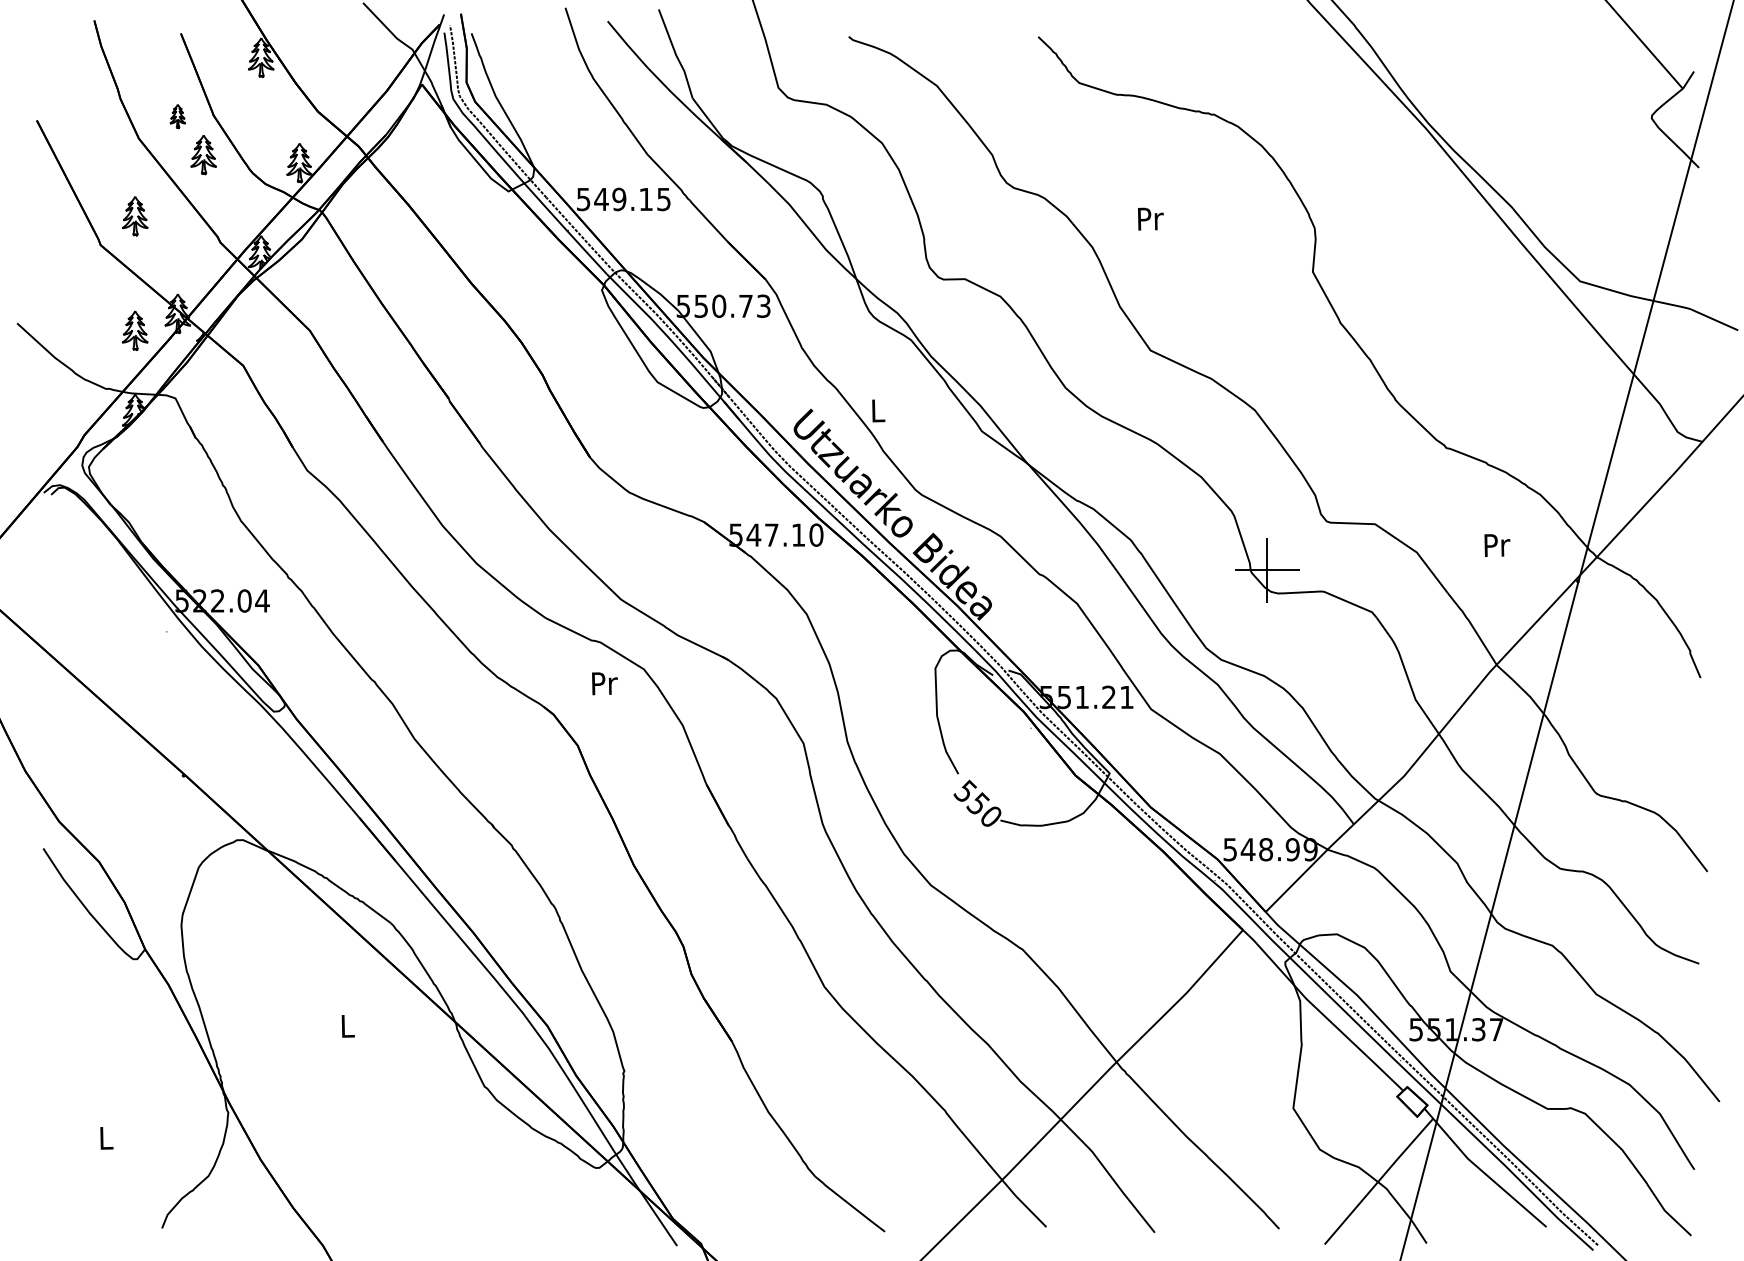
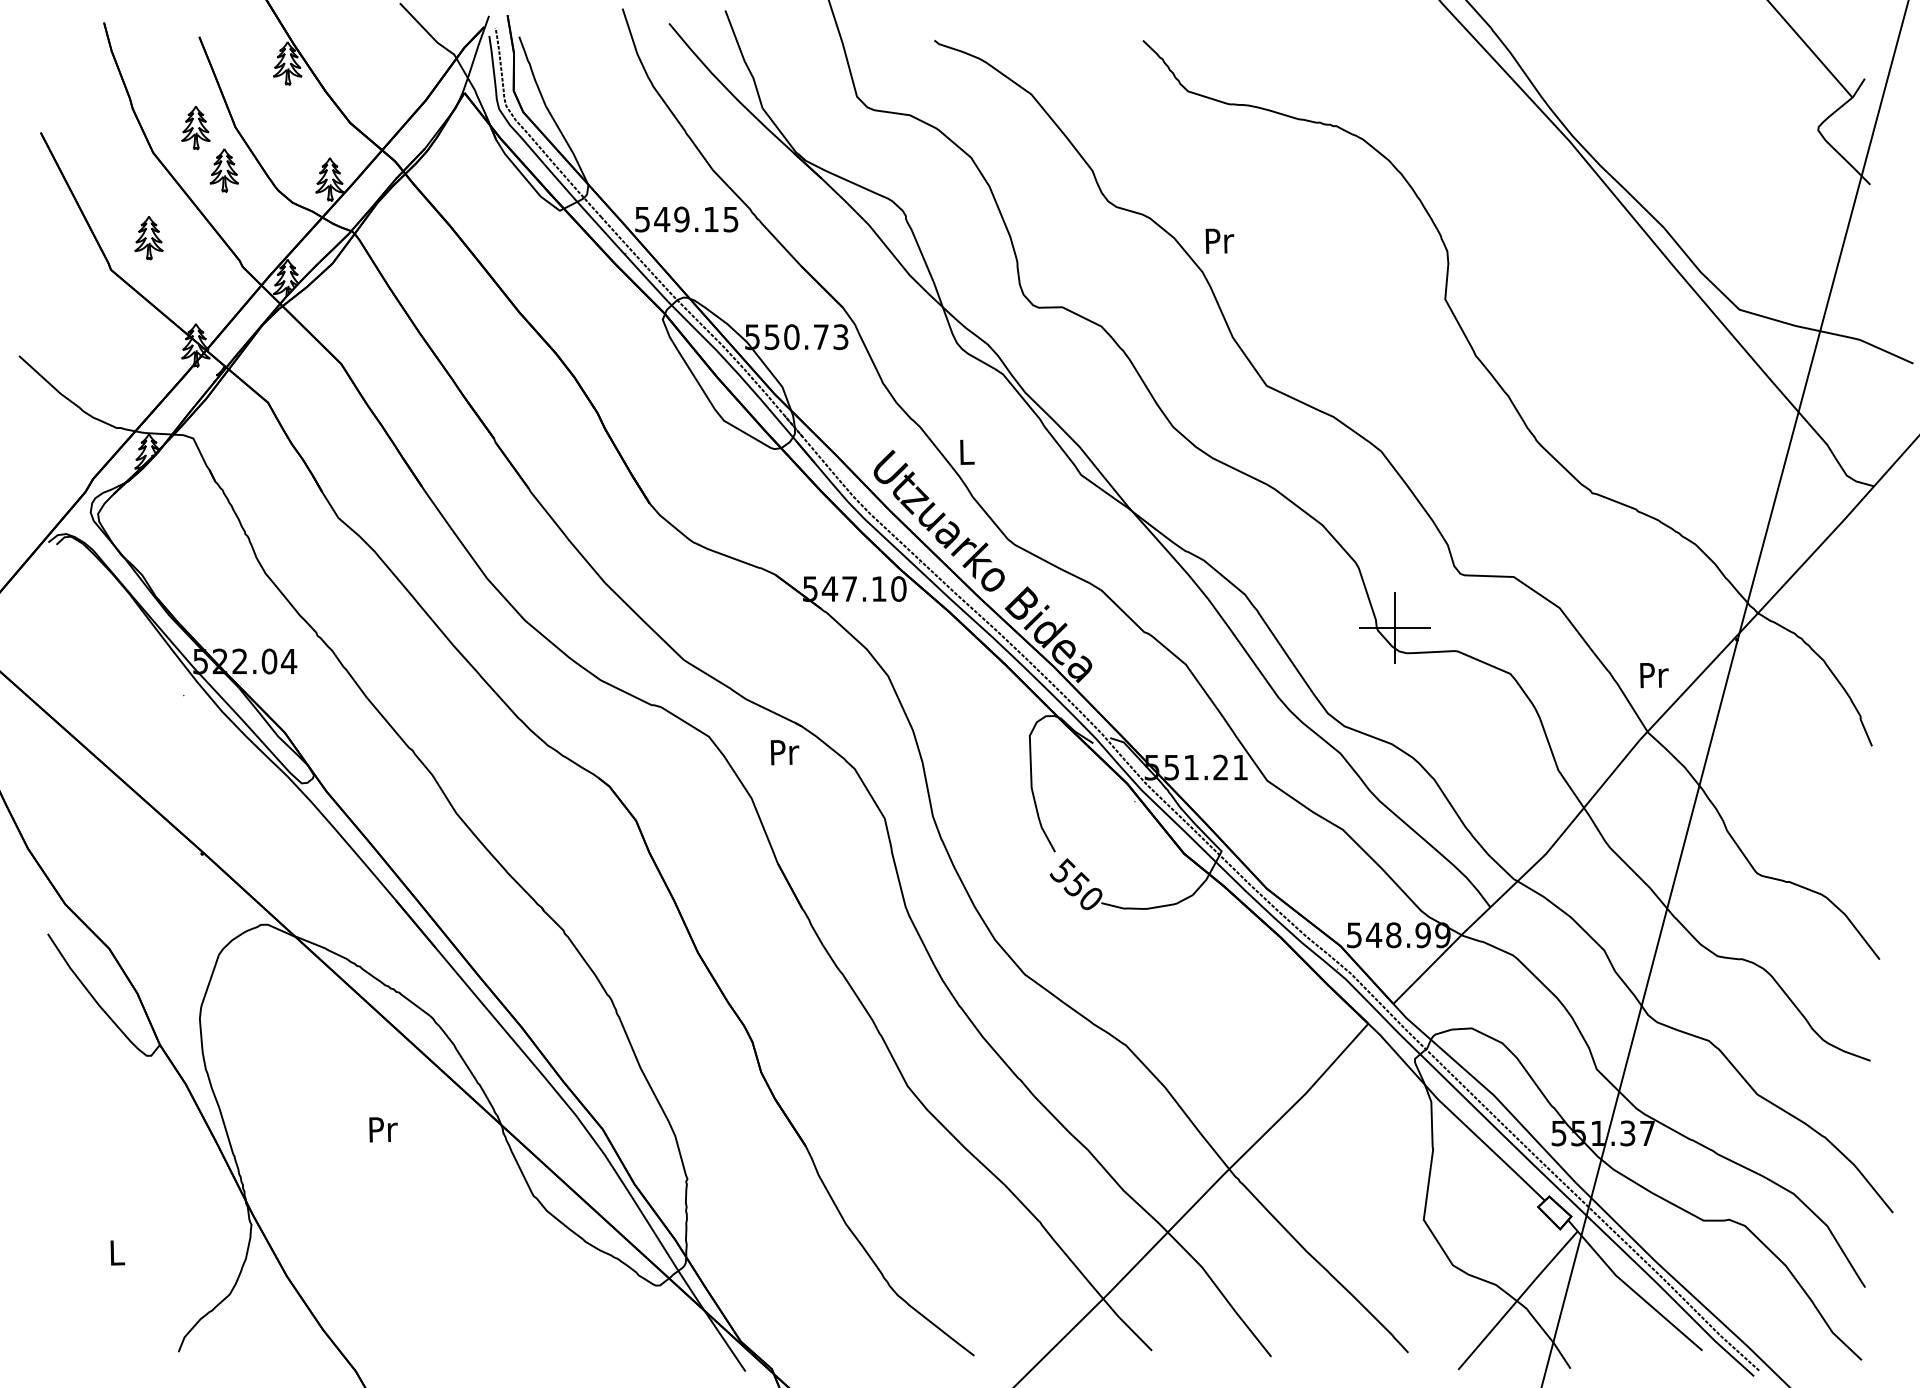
part: (177, 116) -> (195, 128), size x1.67
text: (1150, 218) -> (1219, 240), moved
part: (134, 331) -> (148, 364), removed
text: (1497, 545) -> (1654, 675), moved
text: (604, 683) -> (784, 752), moved
text: (348, 1026) -> (383, 1129), L -> Pr

